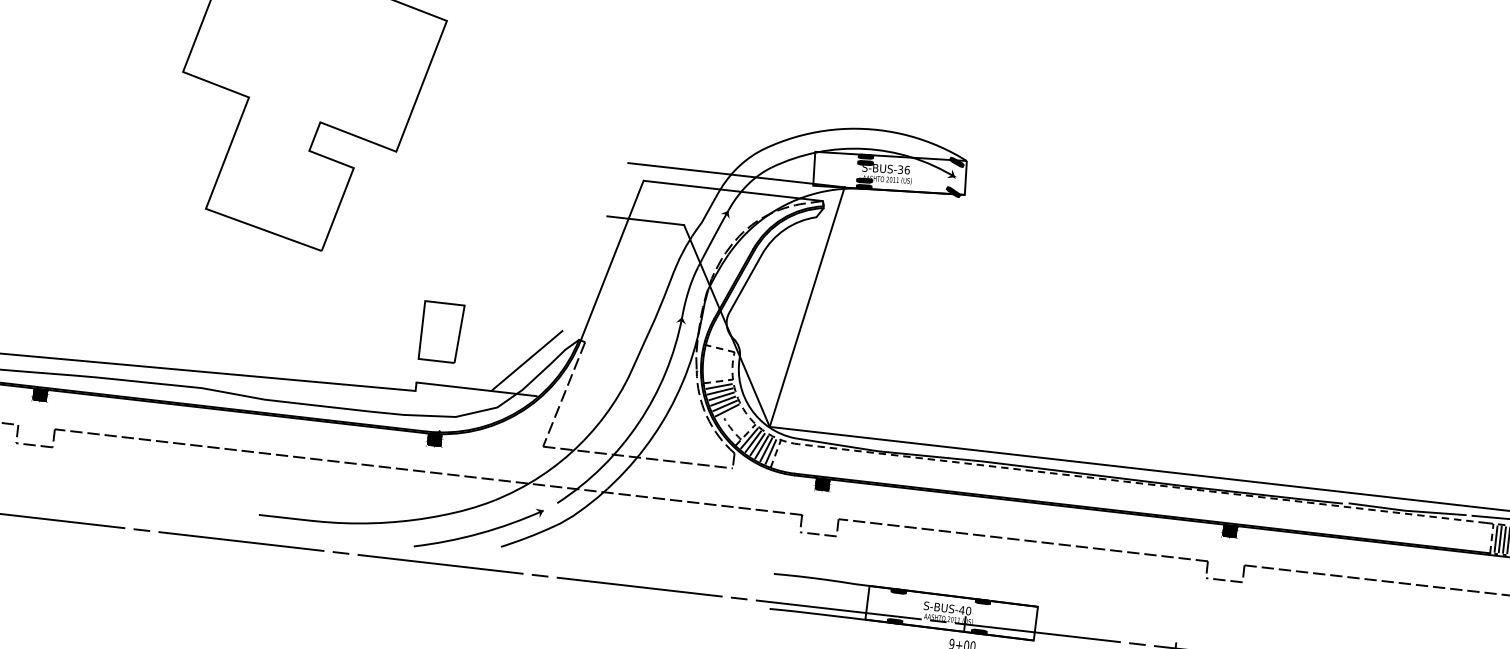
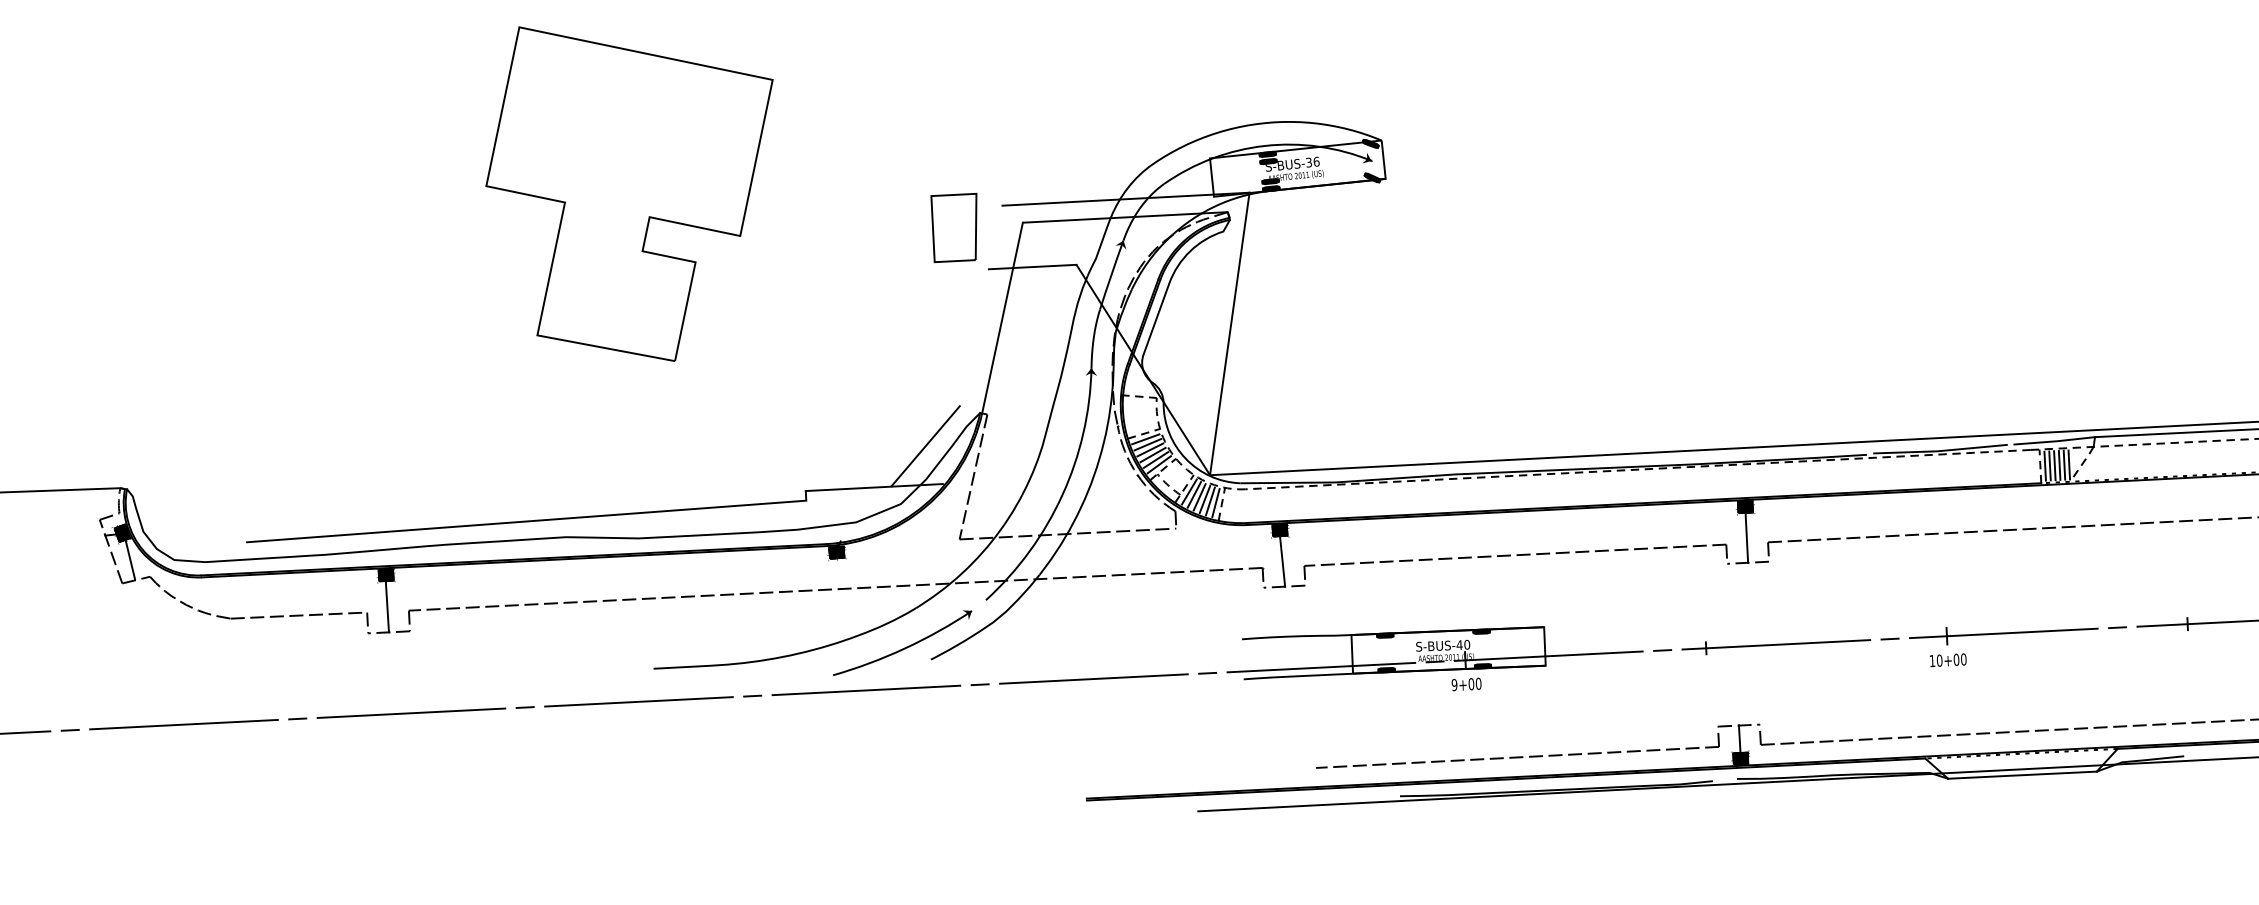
part: (439, 331) -> (953, 227), moved
line: (730, 415) -> (1163, 469), added
line: (35, 423) -> (386, 607), added
line: (820, 512) -> (1282, 561), added
line: (1226, 558) -> (1746, 538), added

